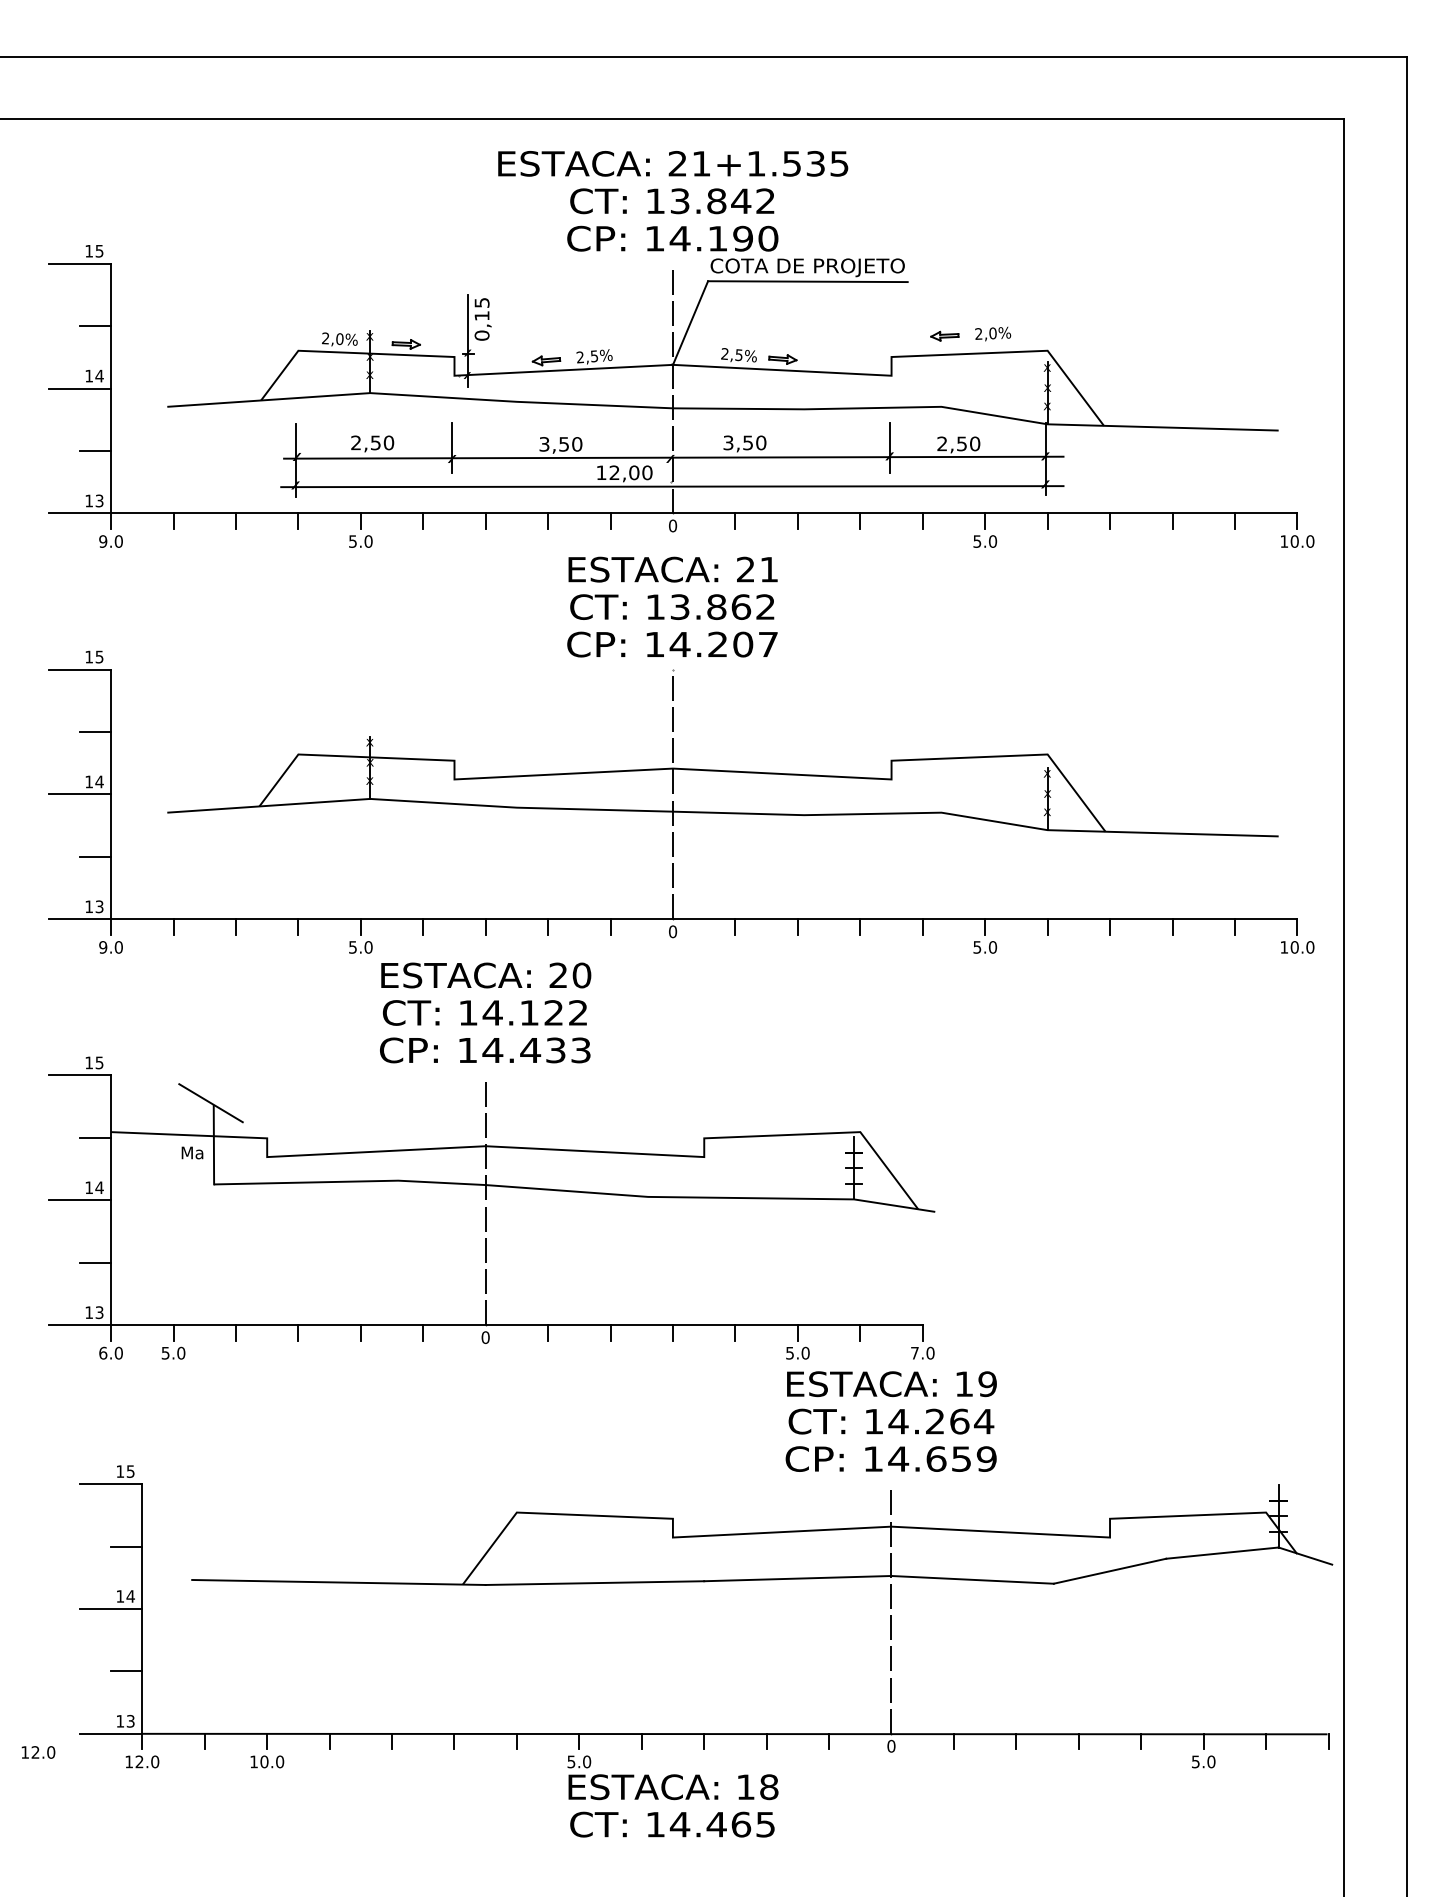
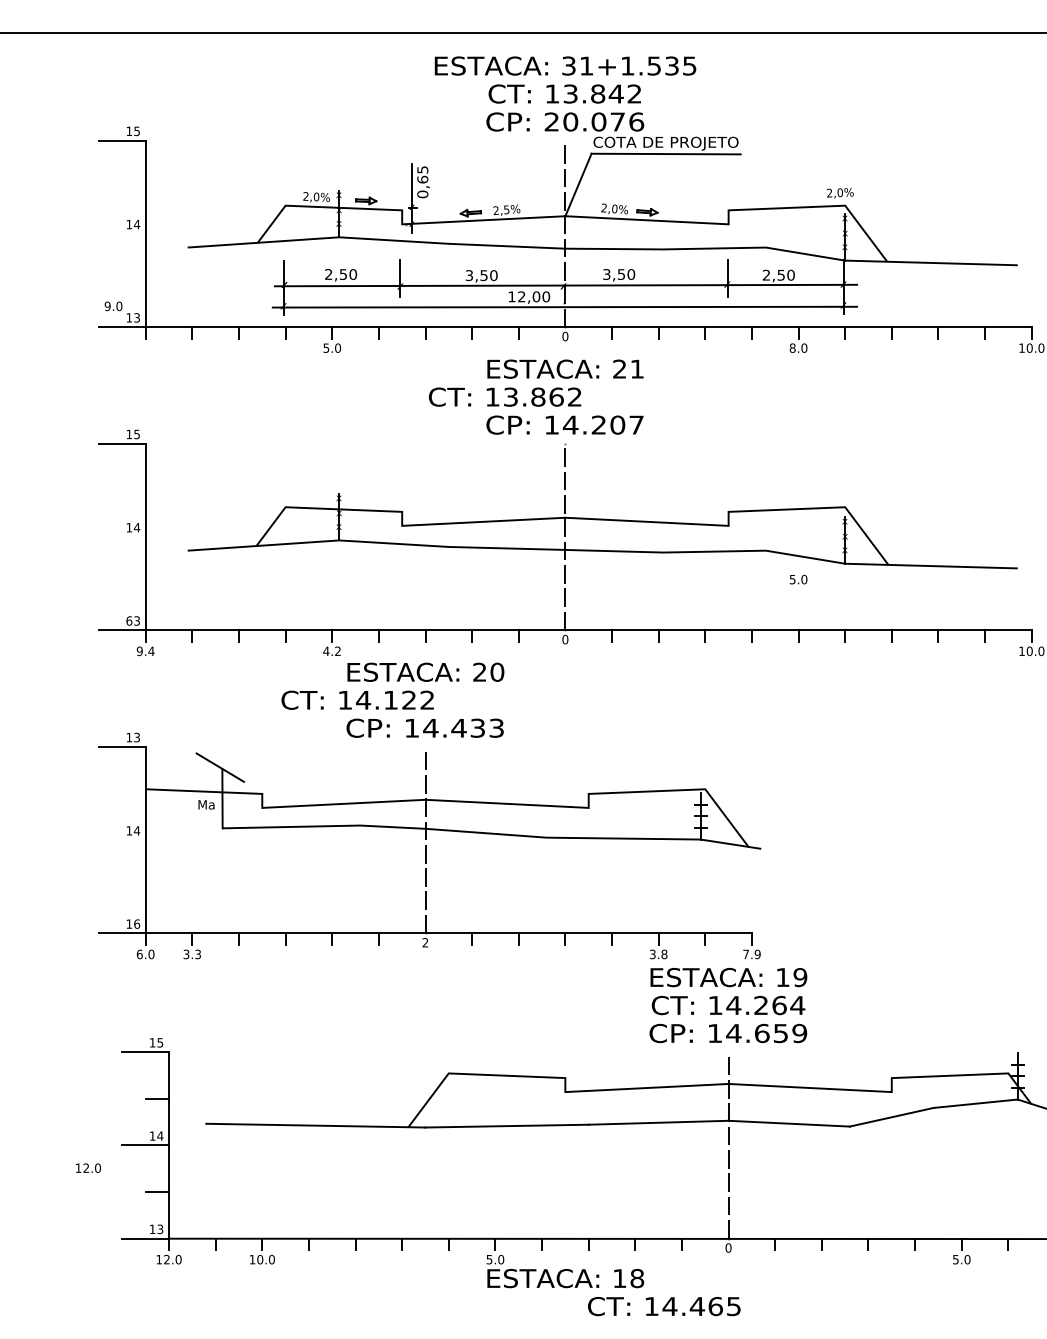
text: (677, 163) -> (568, 65), 21+1.535 -> 31+1.535
text: (711, 238) -> (594, 121), 14.190 -> 20.076
text: (481, 315) -> (422, 179), 0,15 -> 0,65
line: (95, 326) -> (134, 187), removed
text: (993, 333) -> (840, 192), moved
part: (944, 335) -> (768, 194), removed
text: (738, 355) -> (614, 209), 2,5% -> 2,0%
line: (79, 388) -> (122, 233), removed
line: (95, 451) -> (134, 280), removed
text: (110, 541) -> (113, 306), moved
text: (977, 541) -> (792, 348), 5.0 -> 8.0
text: (672, 606) -> (505, 396), moved
line: (95, 732) -> (134, 490), removed
line: (79, 794) -> (122, 537), removed
line: (95, 856) -> (134, 583), removed
text: (89, 906) -> (129, 620), 13 -> 63
text: (118, 947) -> (151, 651), 9.0 -> 9.4
text: (360, 947) -> (331, 651), 5.0 -> 4.2
text: (985, 947) -> (798, 579), moved
text: (484, 1012) -> (357, 699), moved
text: (99, 1062) -> (137, 737), 15 -> 13
line: (95, 1137) -> (134, 793), removed
line: (79, 1200) -> (122, 840), removed
line: (95, 1262) -> (134, 886), removed
text: (99, 1312) -> (137, 924), 13 -> 16
text: (485, 1337) -> (425, 942), 0 -> 2
text: (173, 1352) -> (192, 953), 5.0 -> 3.3
text: (797, 1352) -> (658, 953), 5.0 -> 3.8
text: (930, 1353) -> (757, 954), 7.0 -> 7.9
text: (38, 1752) -> (88, 1168), moved
text: (672, 1824) -> (664, 1306), moved

